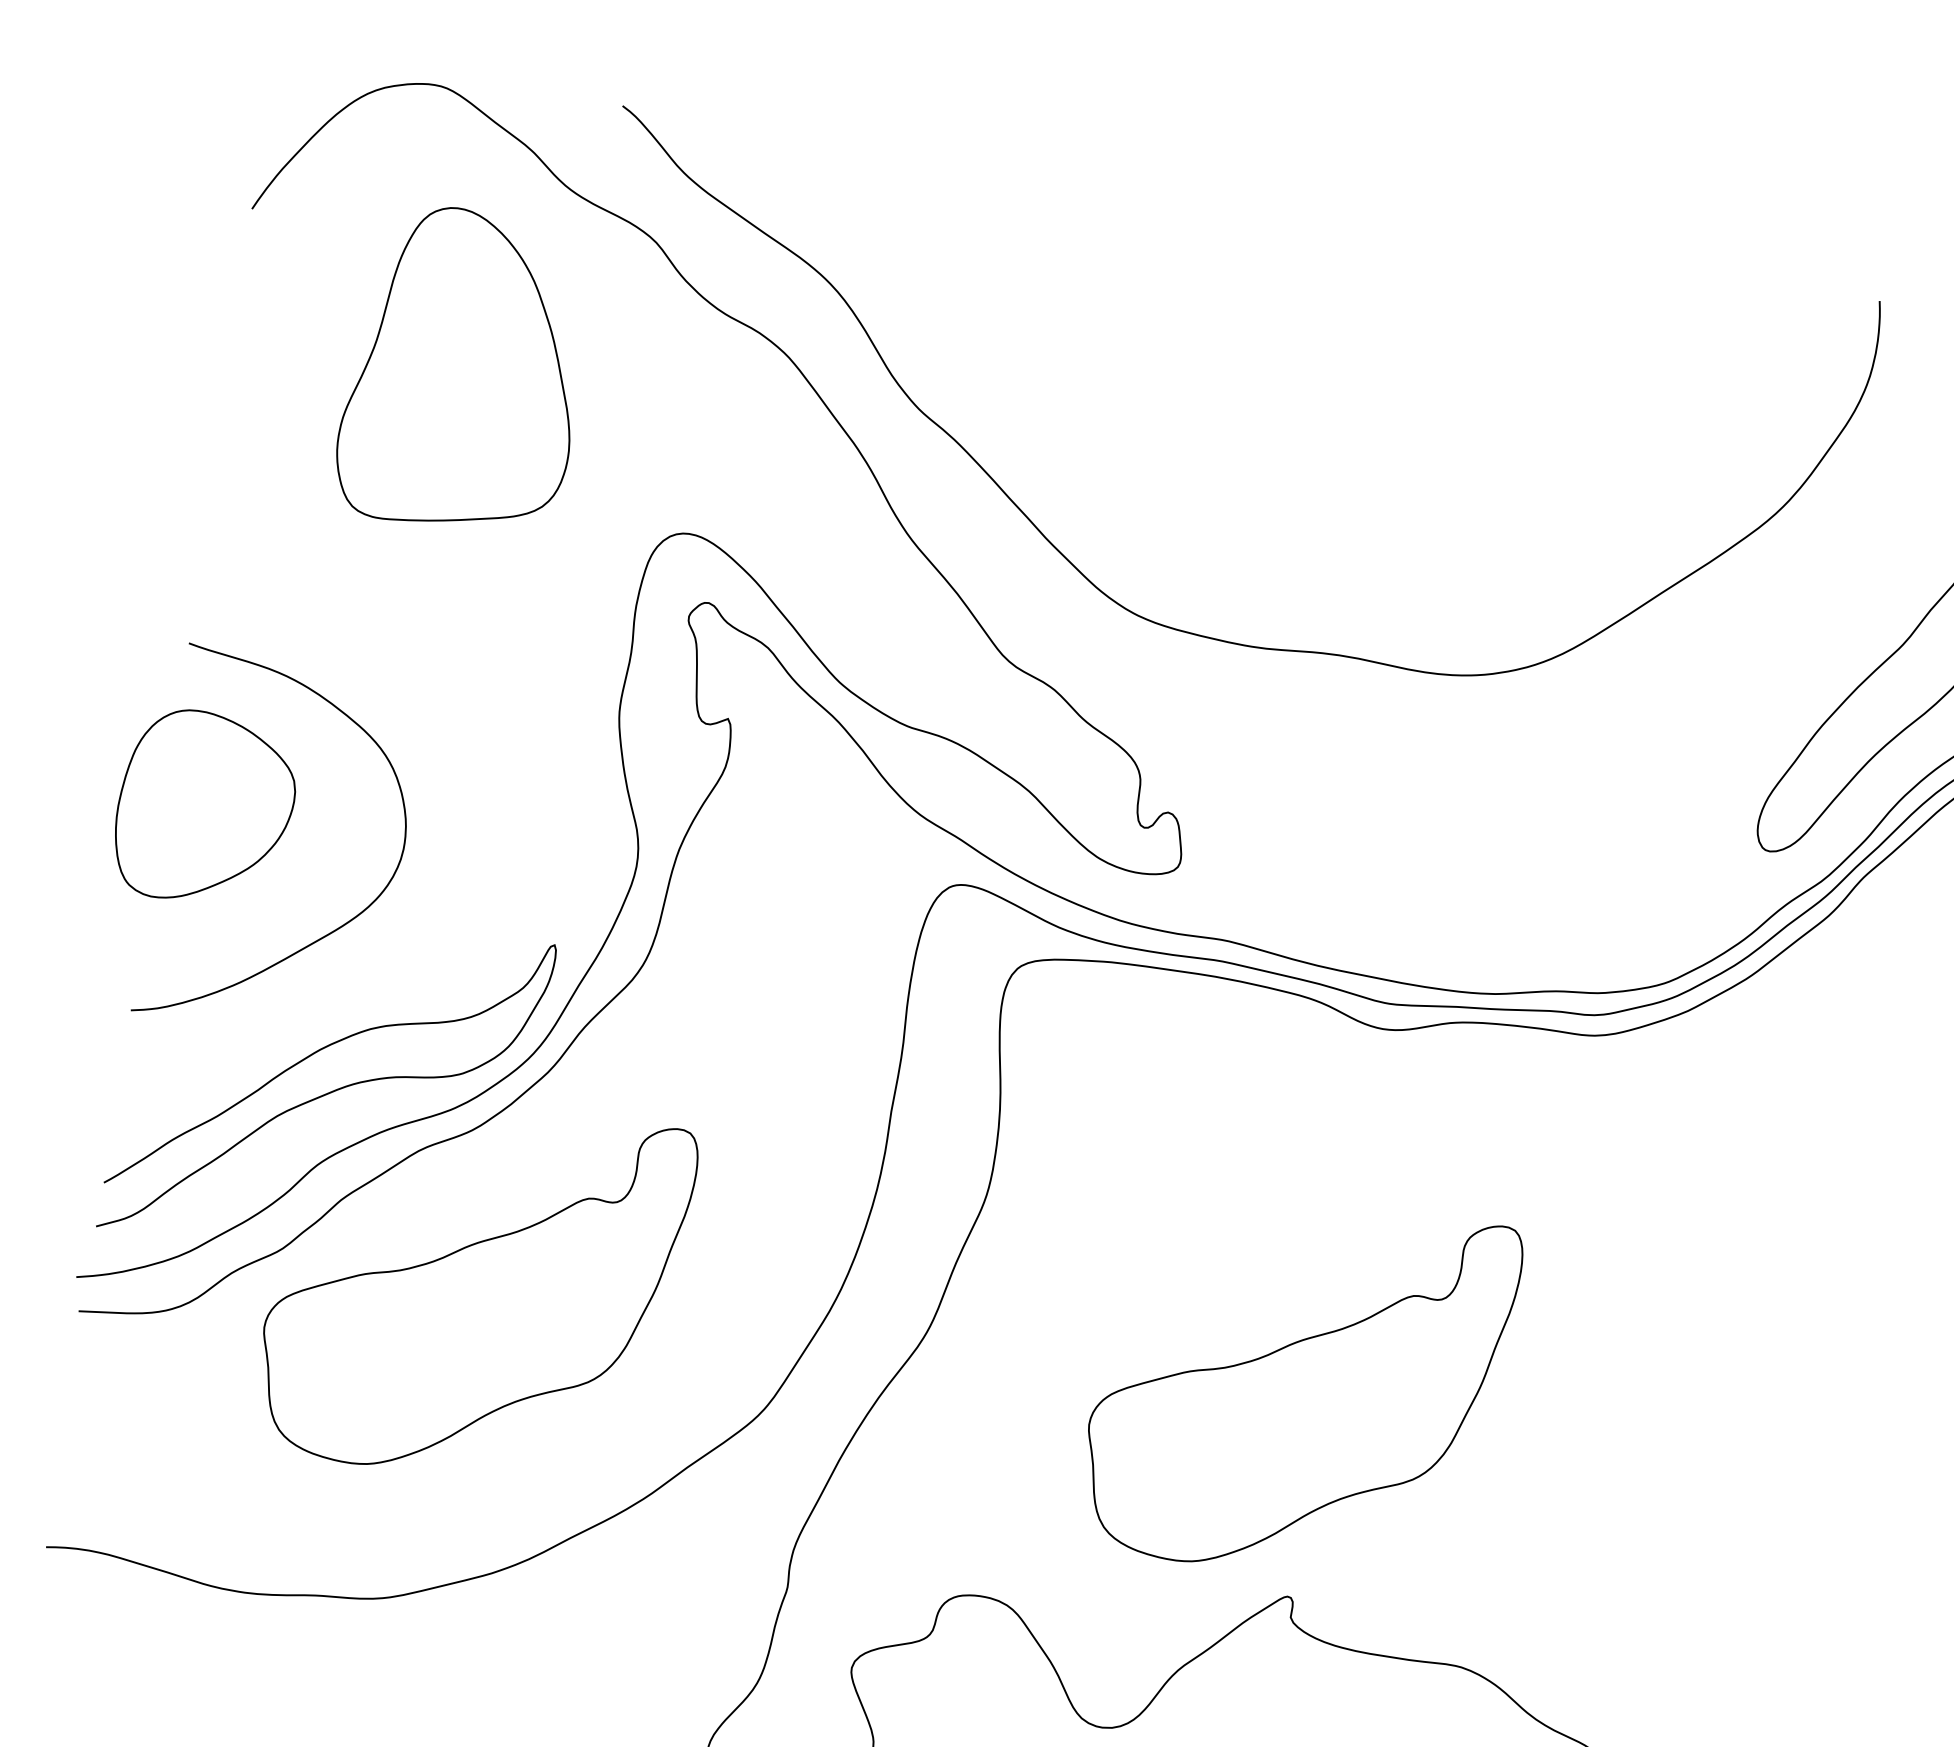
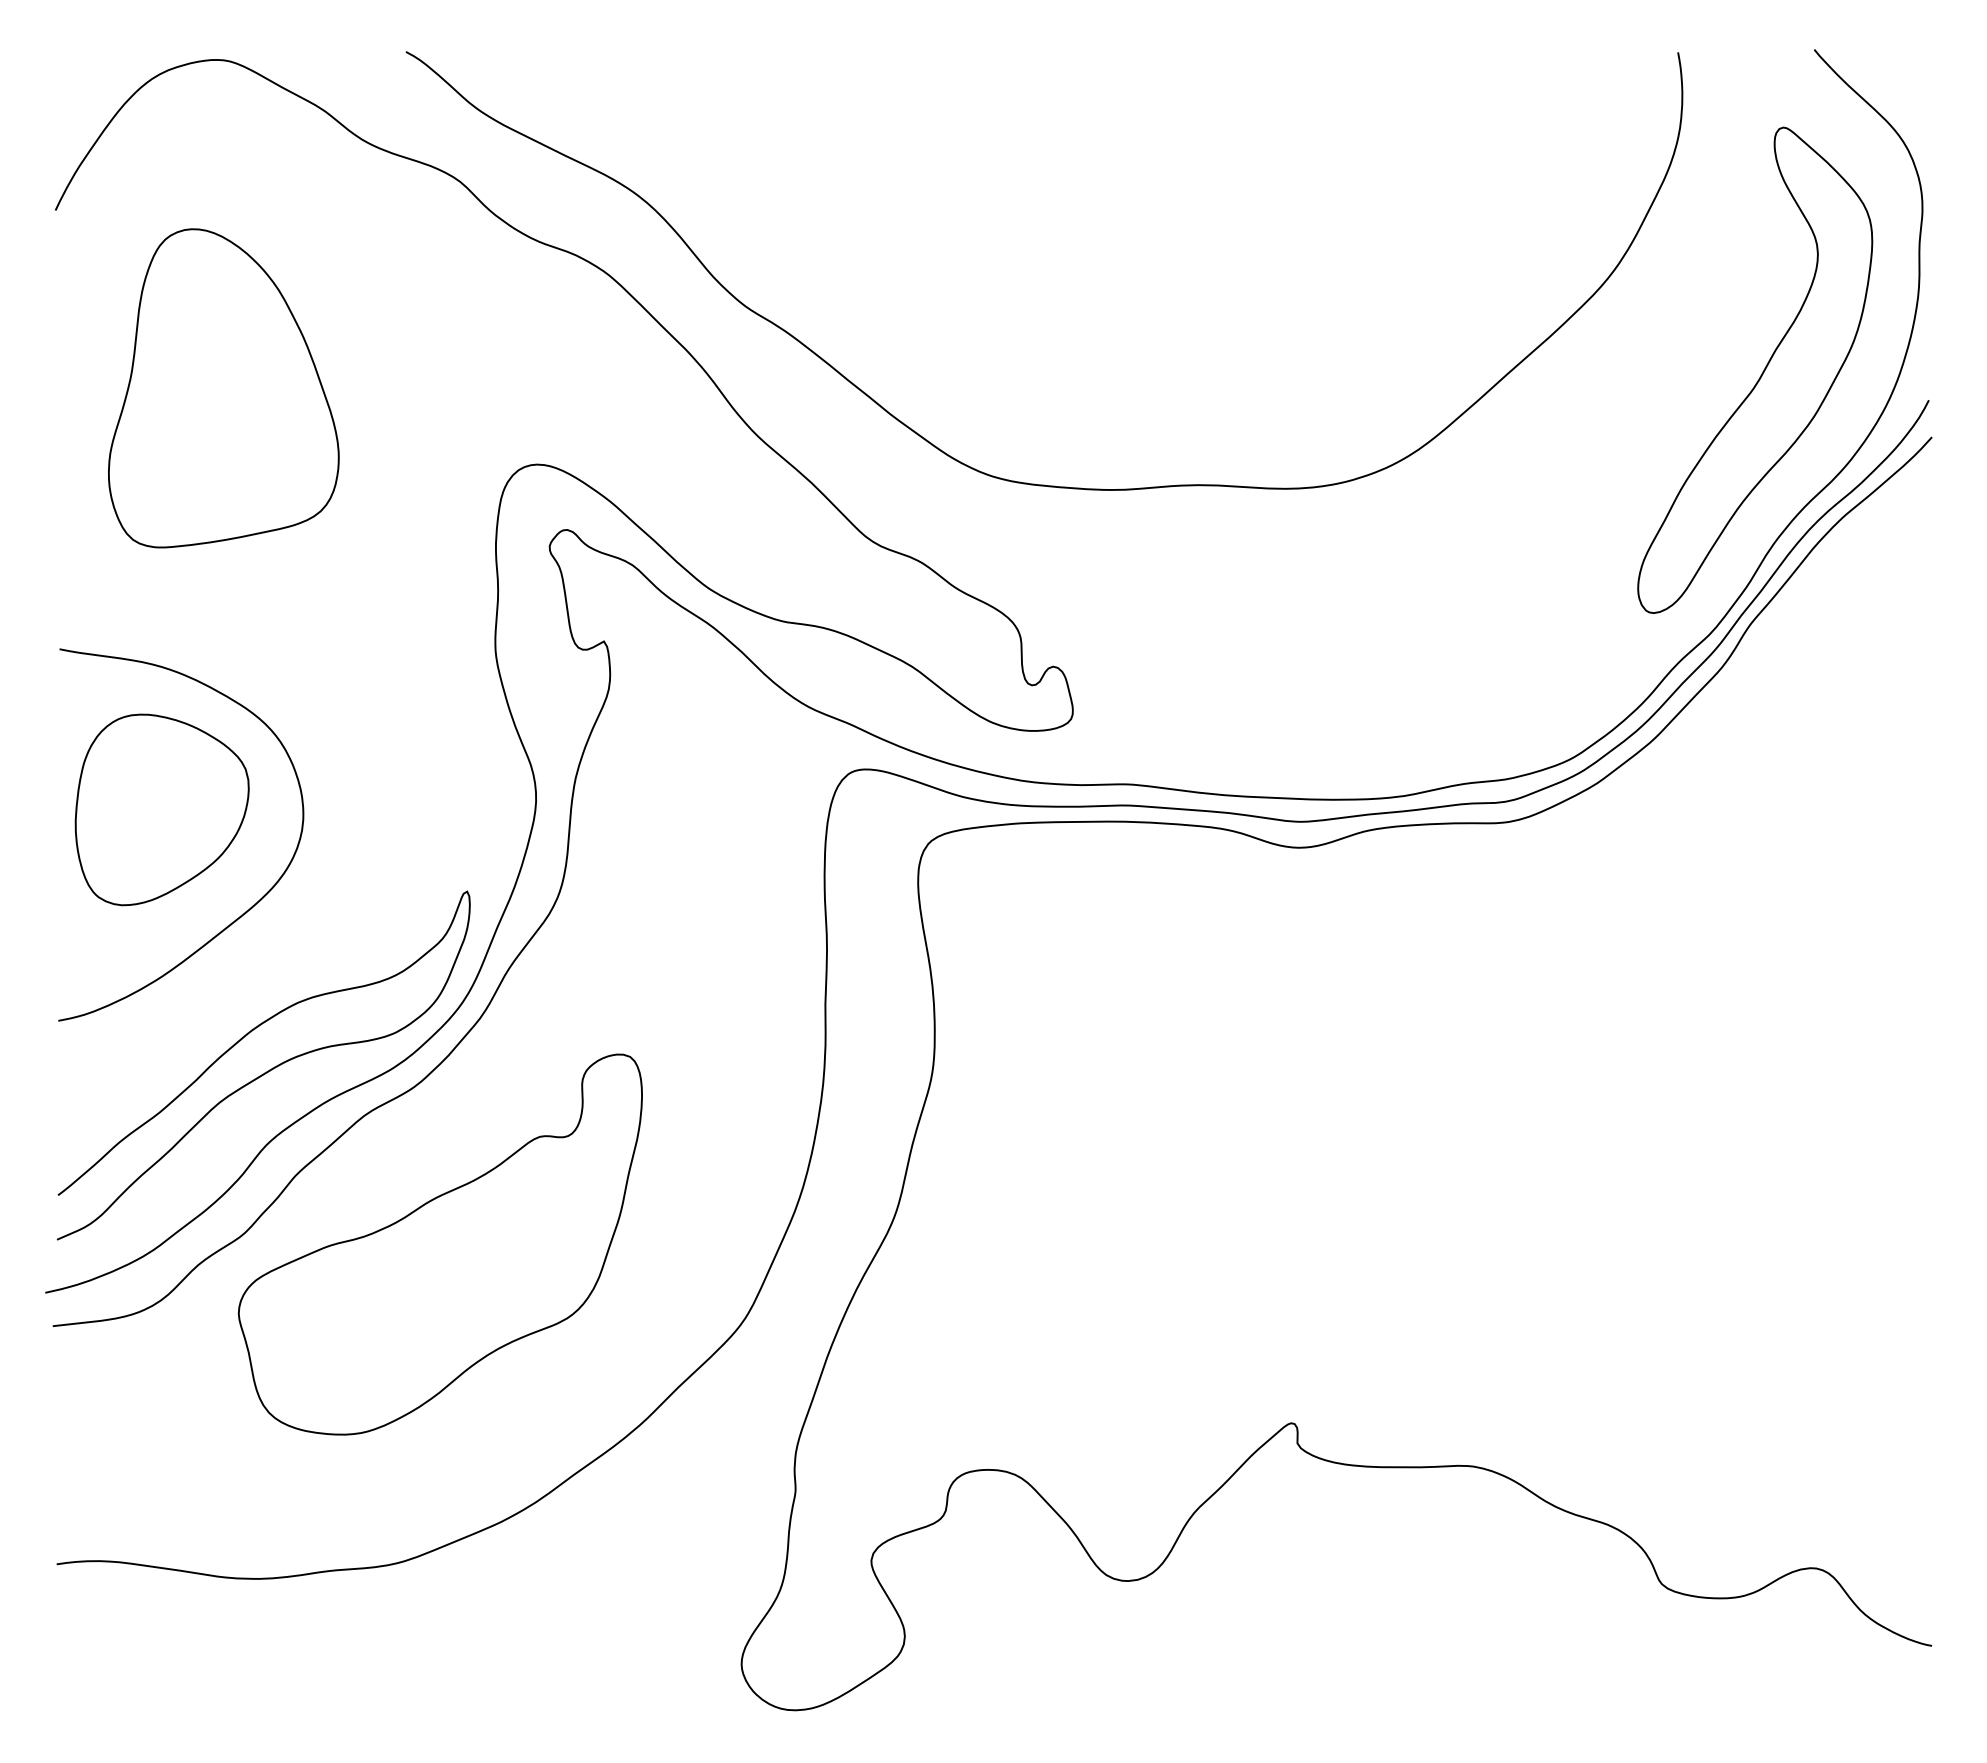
part: (464, 370) -> (223, 388), moved
part: (204, 807) -> (161, 809), moved
part: (1298, 1387) -> (1269, 1214), removed

